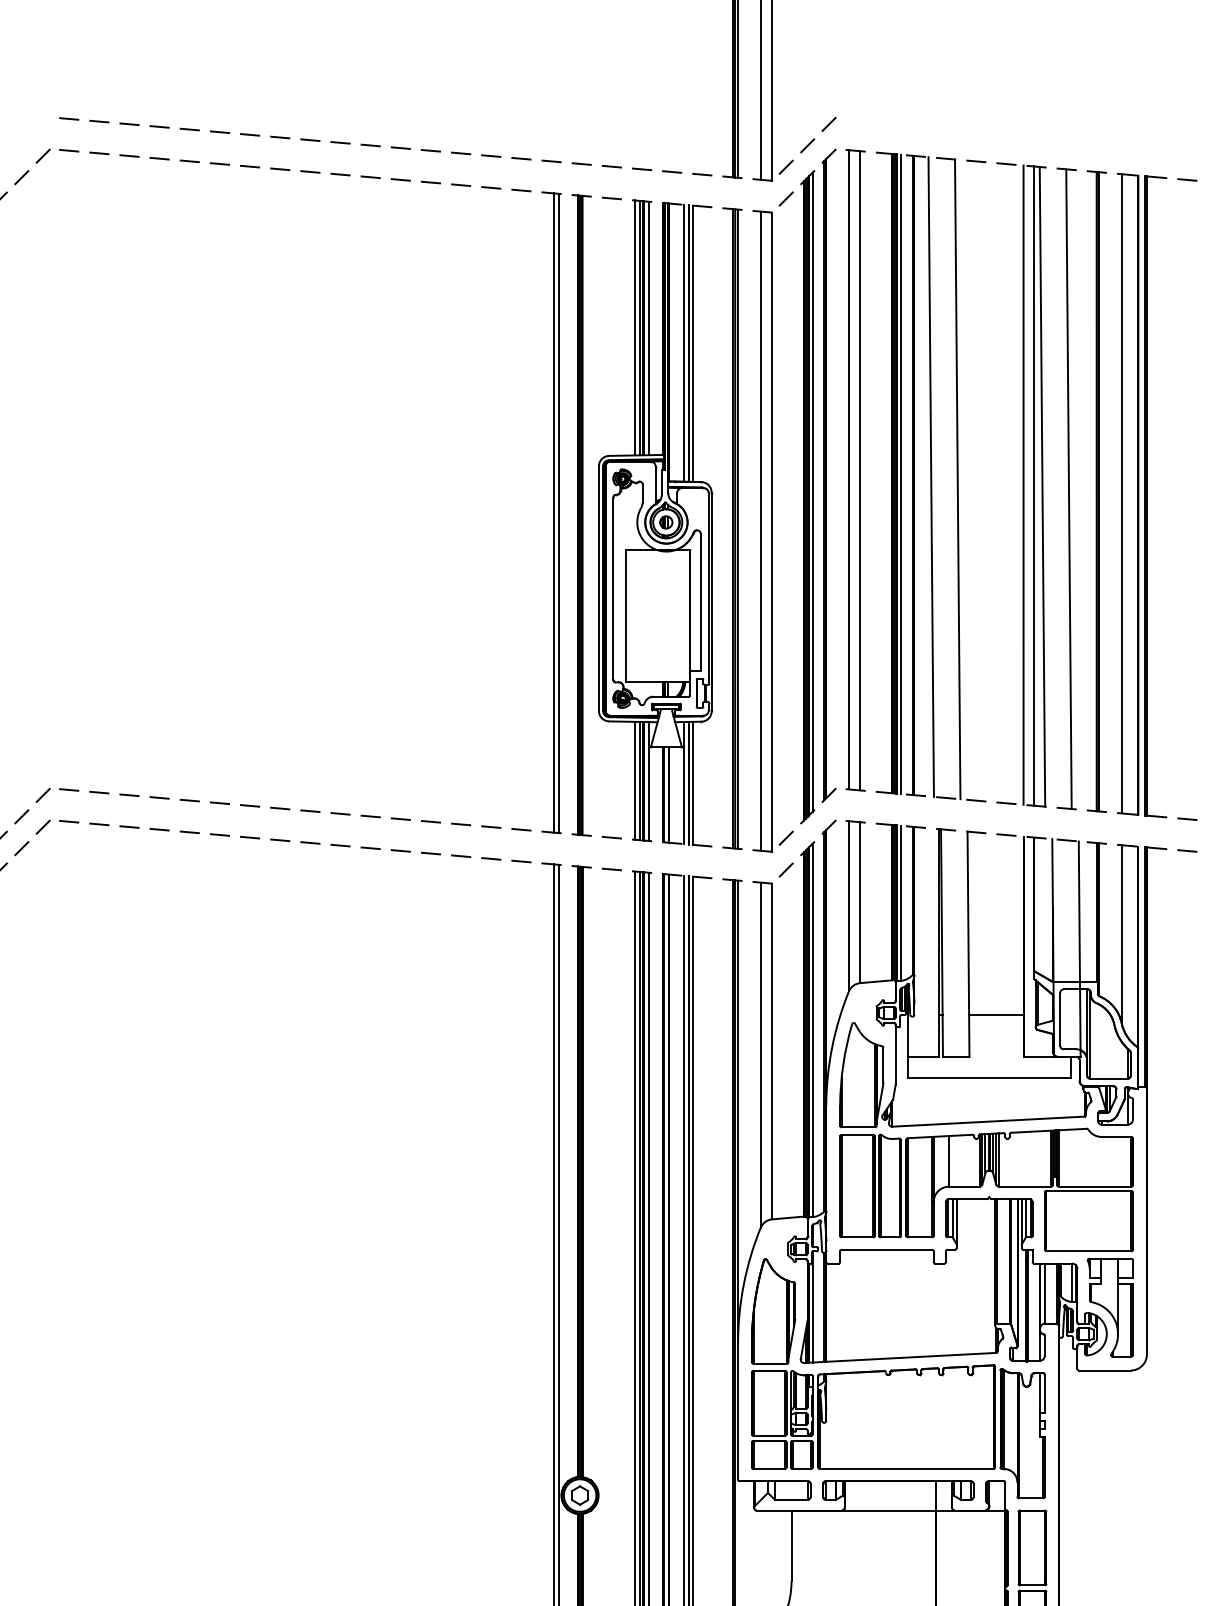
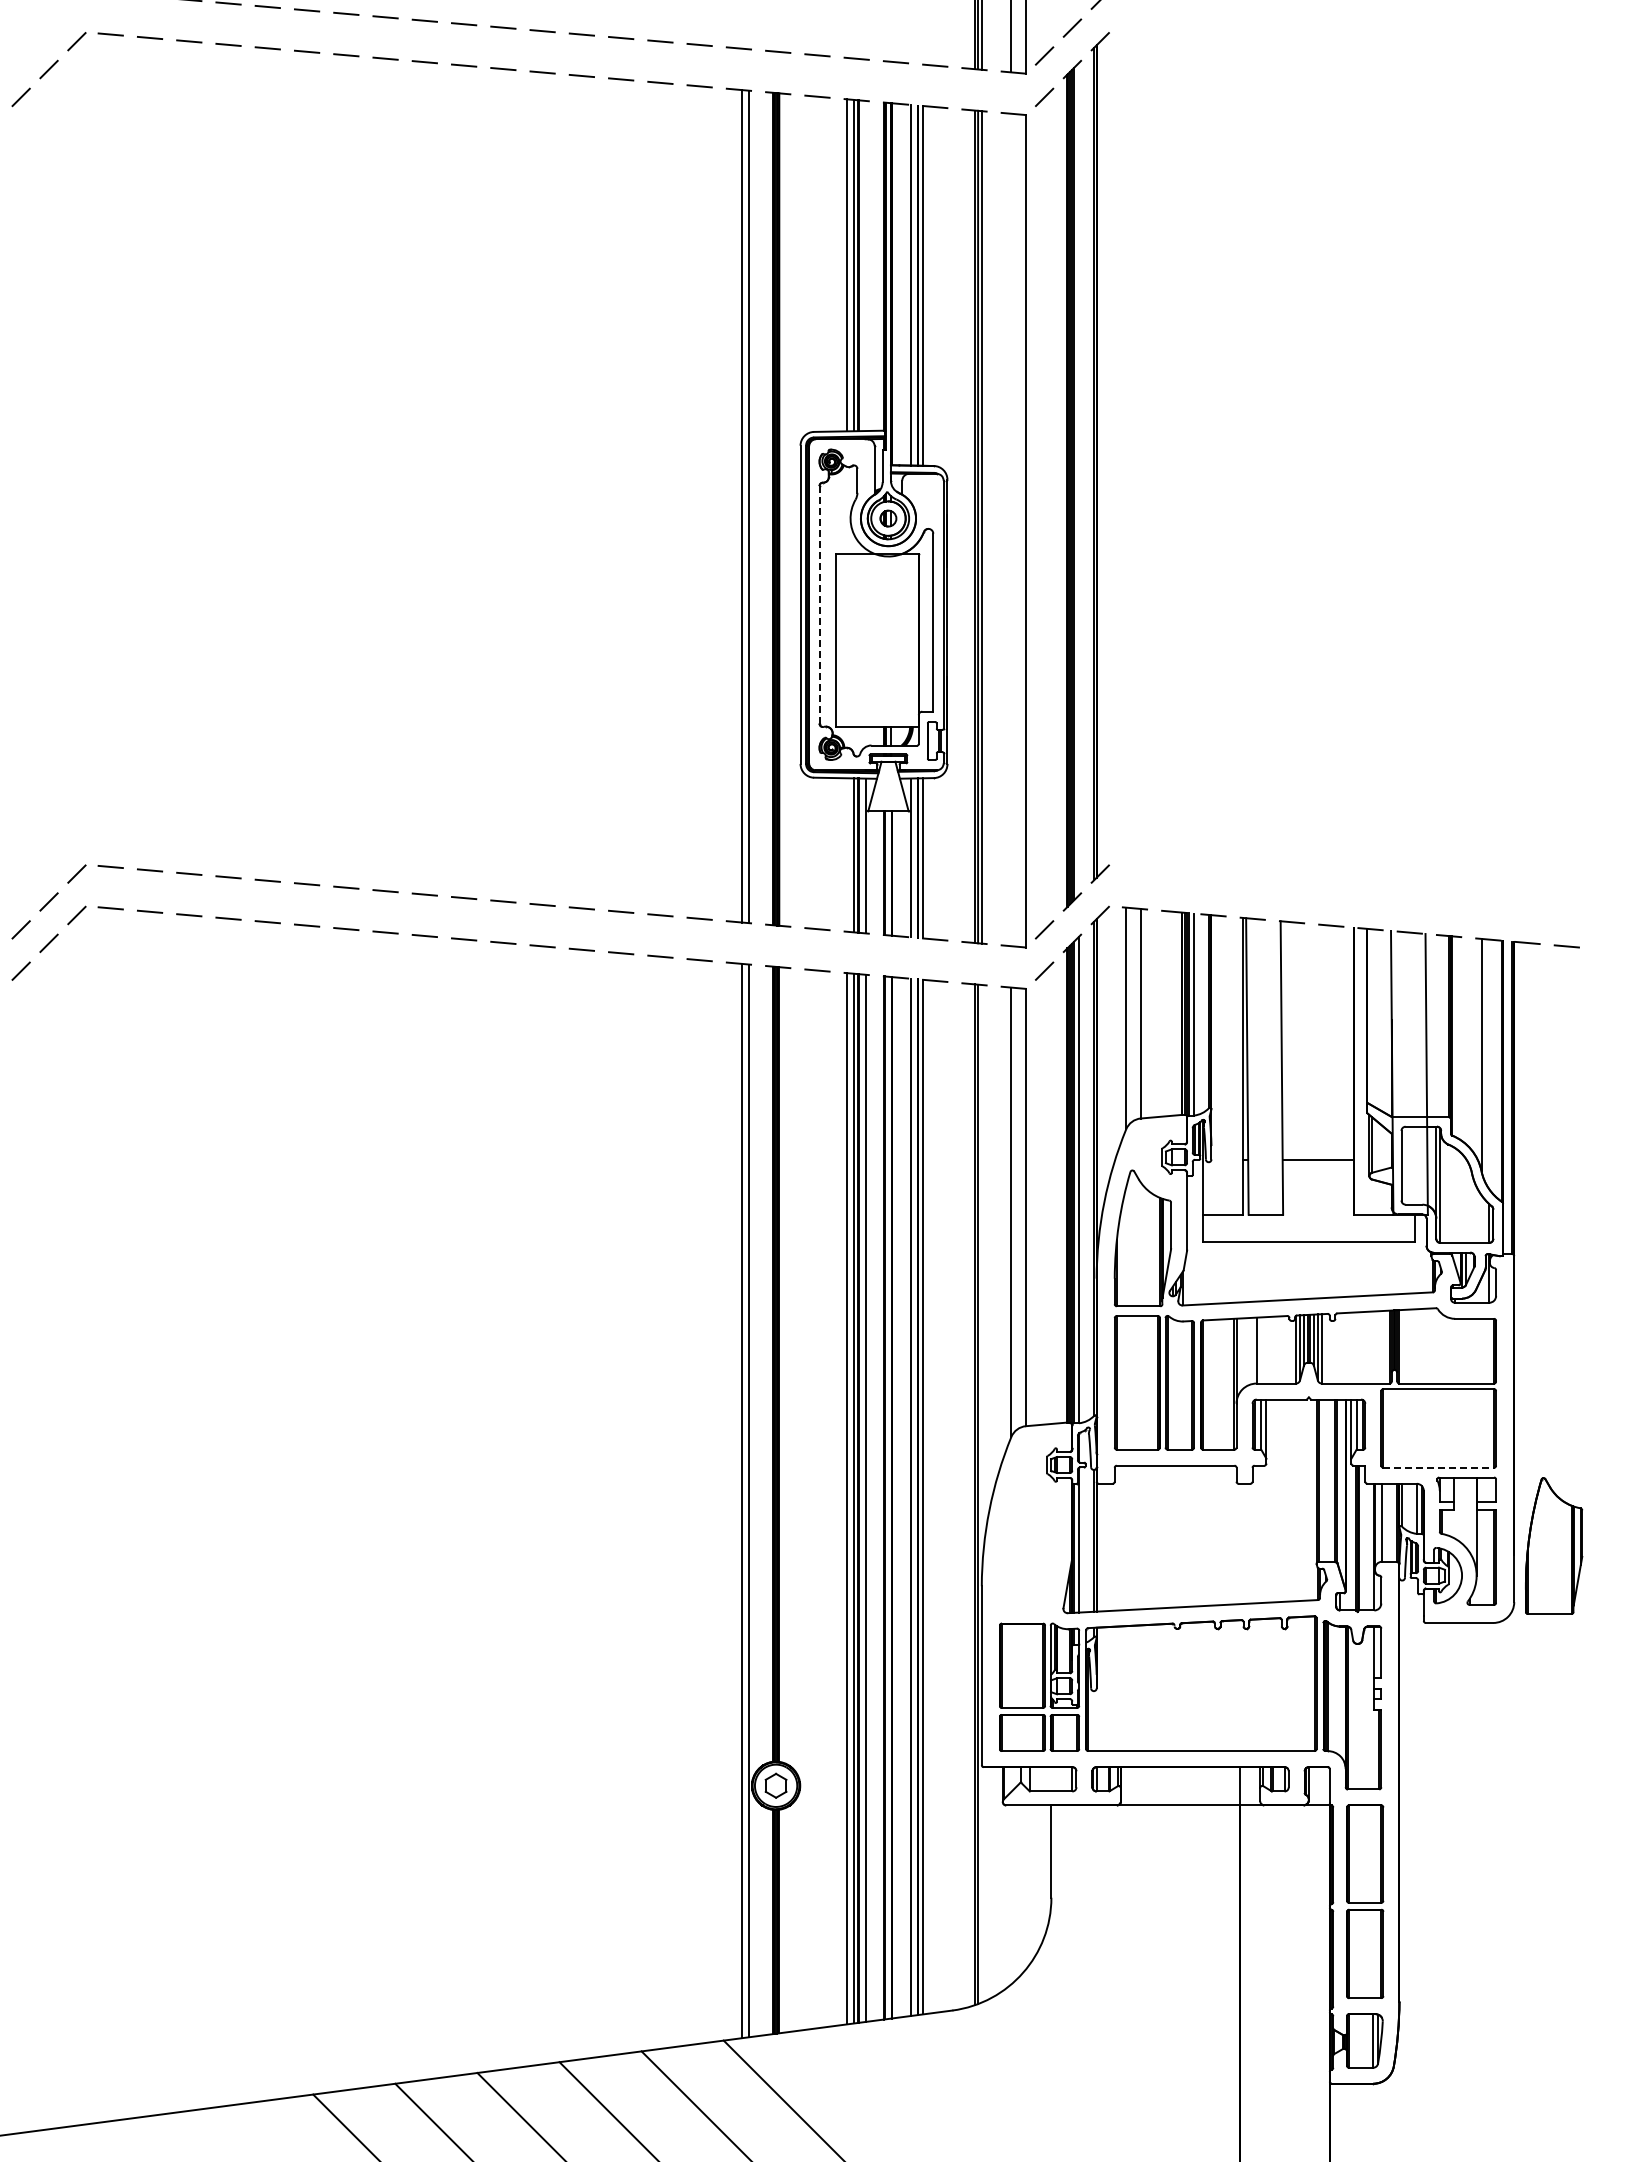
line: (648, 328) -> (865, 265), removed
part: (1021, 484) -> (1350, 469), removed
line: (813, 491) -> (1079, 478), removed
line: (760, 530) -> (1011, 529), removed
line: (613, 588) -> (819, 604), solid -> dashed
line: (634, 780) -> (847, 854), removed
line: (737, 1110) -> (981, 1284), removed
line: (1089, 1251) -> (1439, 1467), solid -> dashed
part: (773, 1311) -> (1554, 1545), moved

